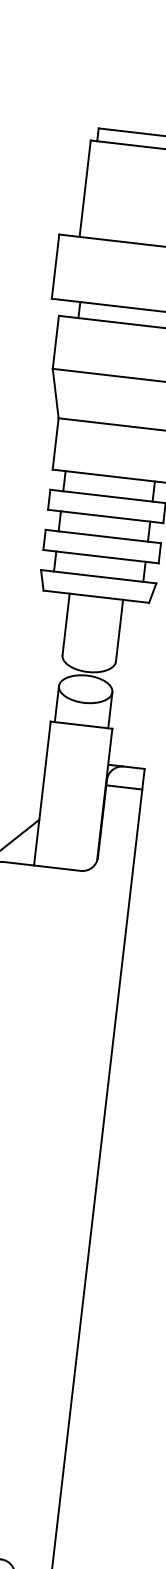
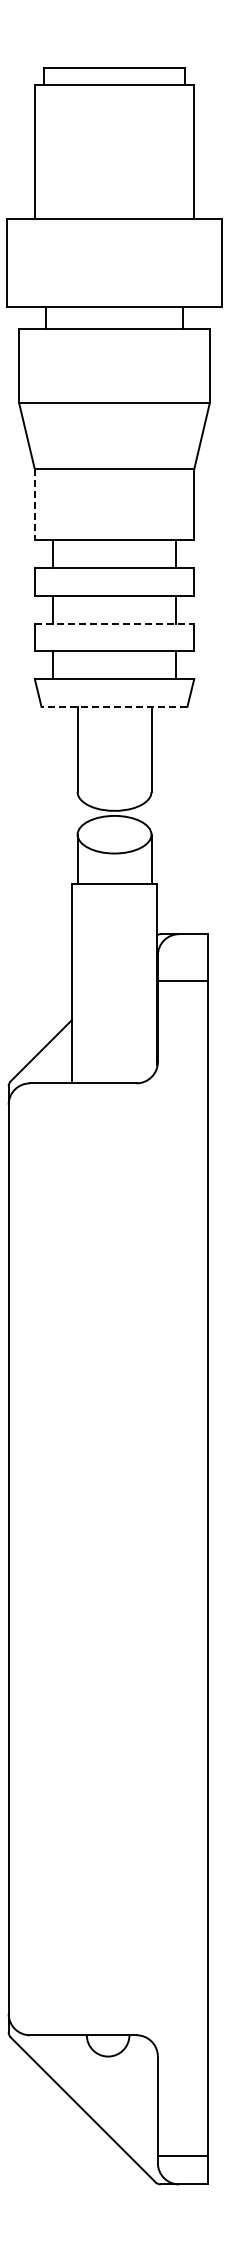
line: (55, 443) -> (34, 504), solid -> dashed
line: (103, 536) -> (114, 623), solid -> dashed
line: (96, 596) -> (114, 706), solid -> dashed
line: (124, 787) -> (182, 980), moved

